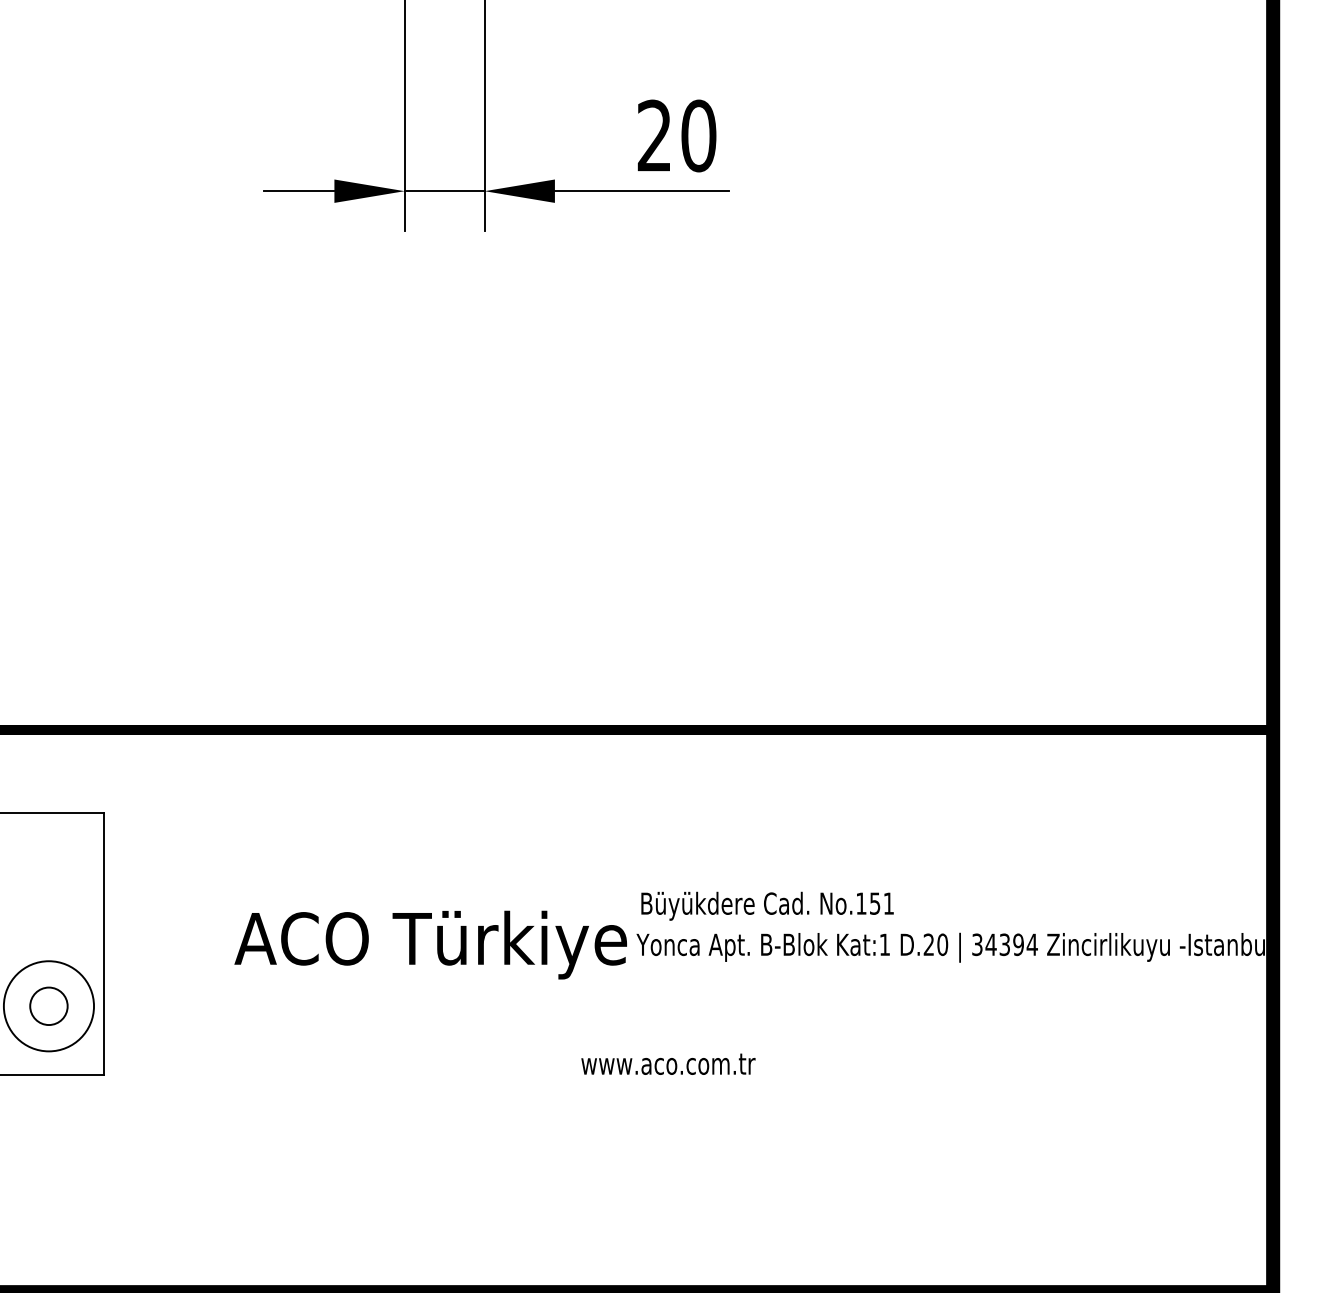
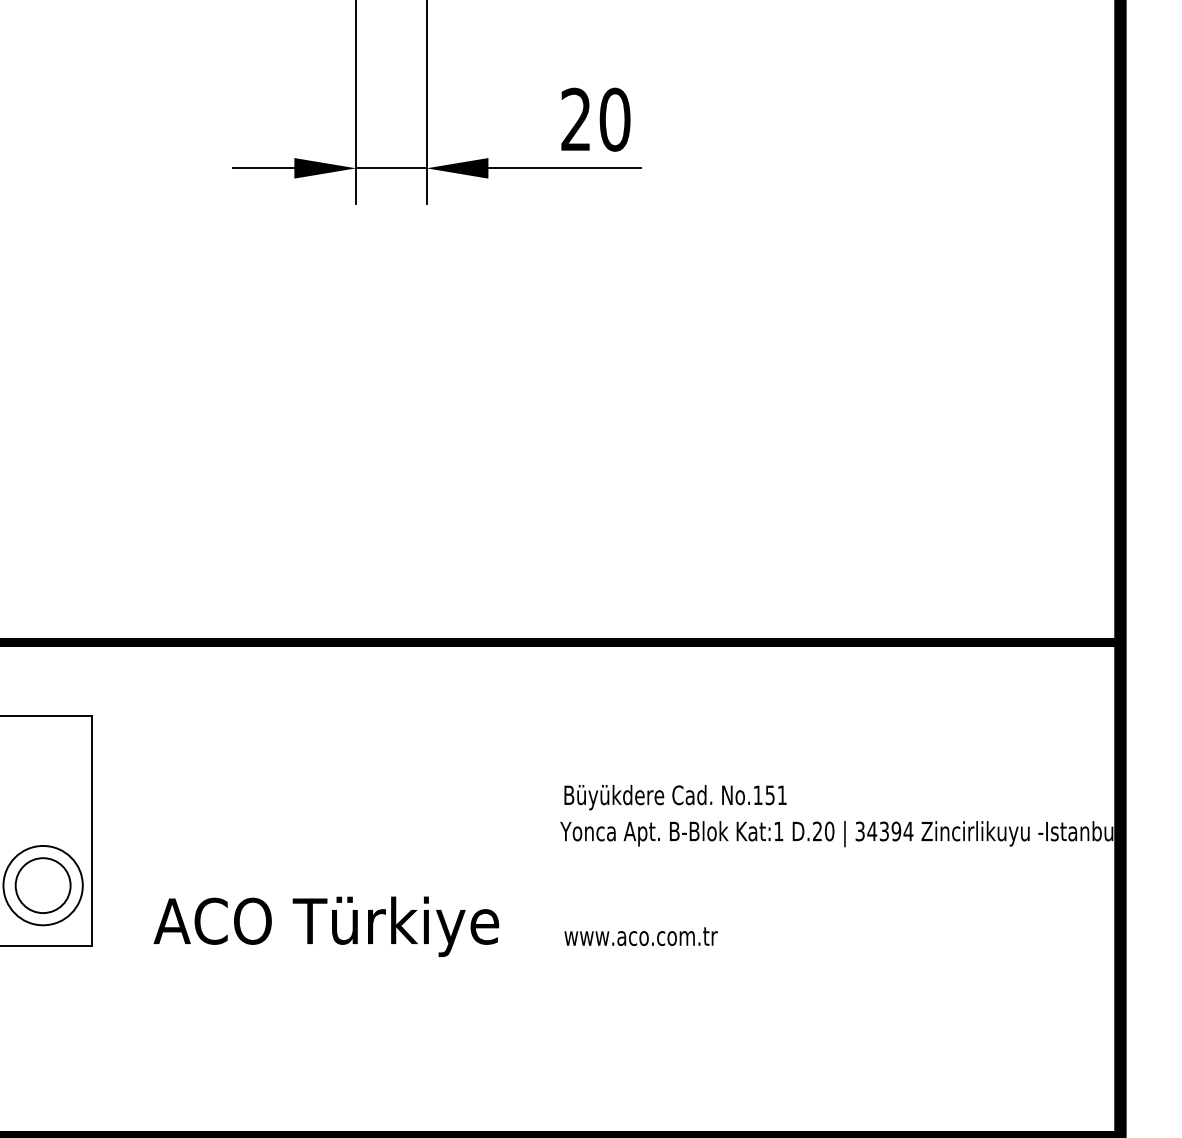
text: (430, 944) -> (326, 926), moved
circle: (48, 1006) -> (42, 885), size x1.67
text: (668, 1063) -> (641, 935), moved

